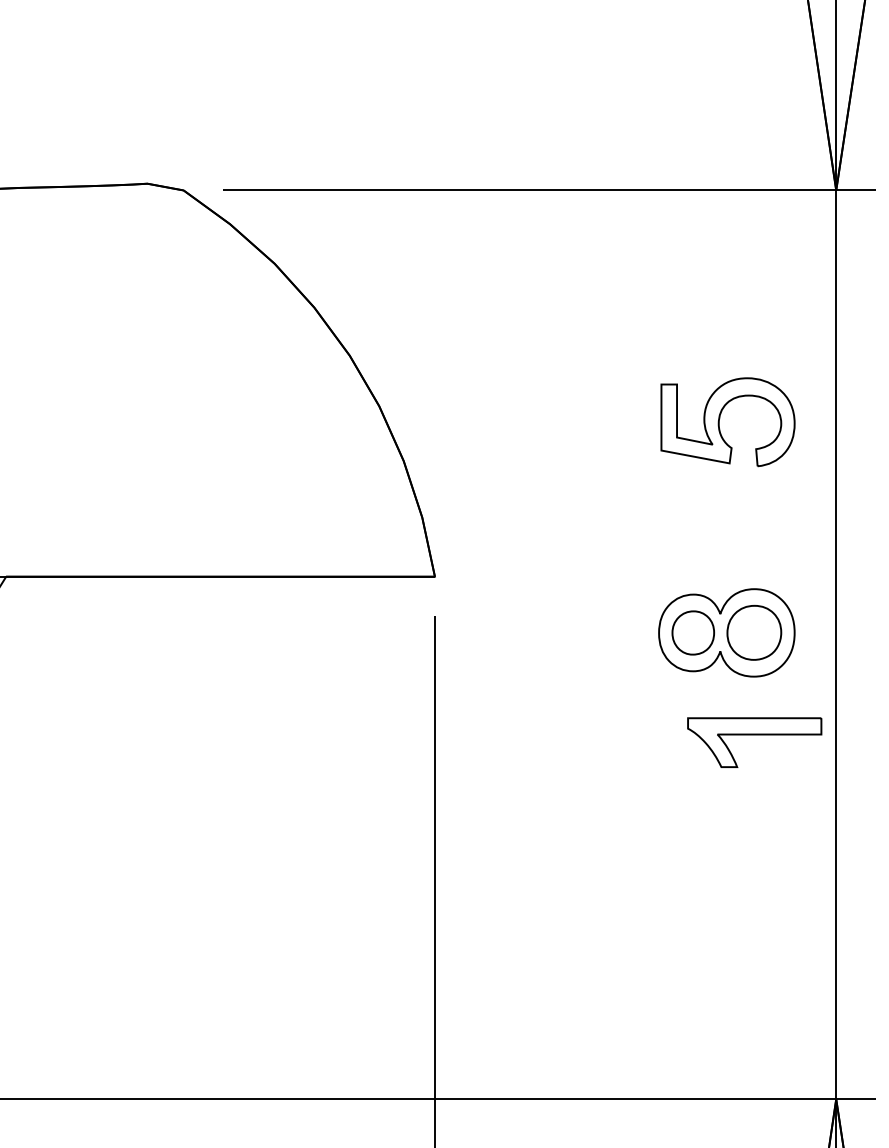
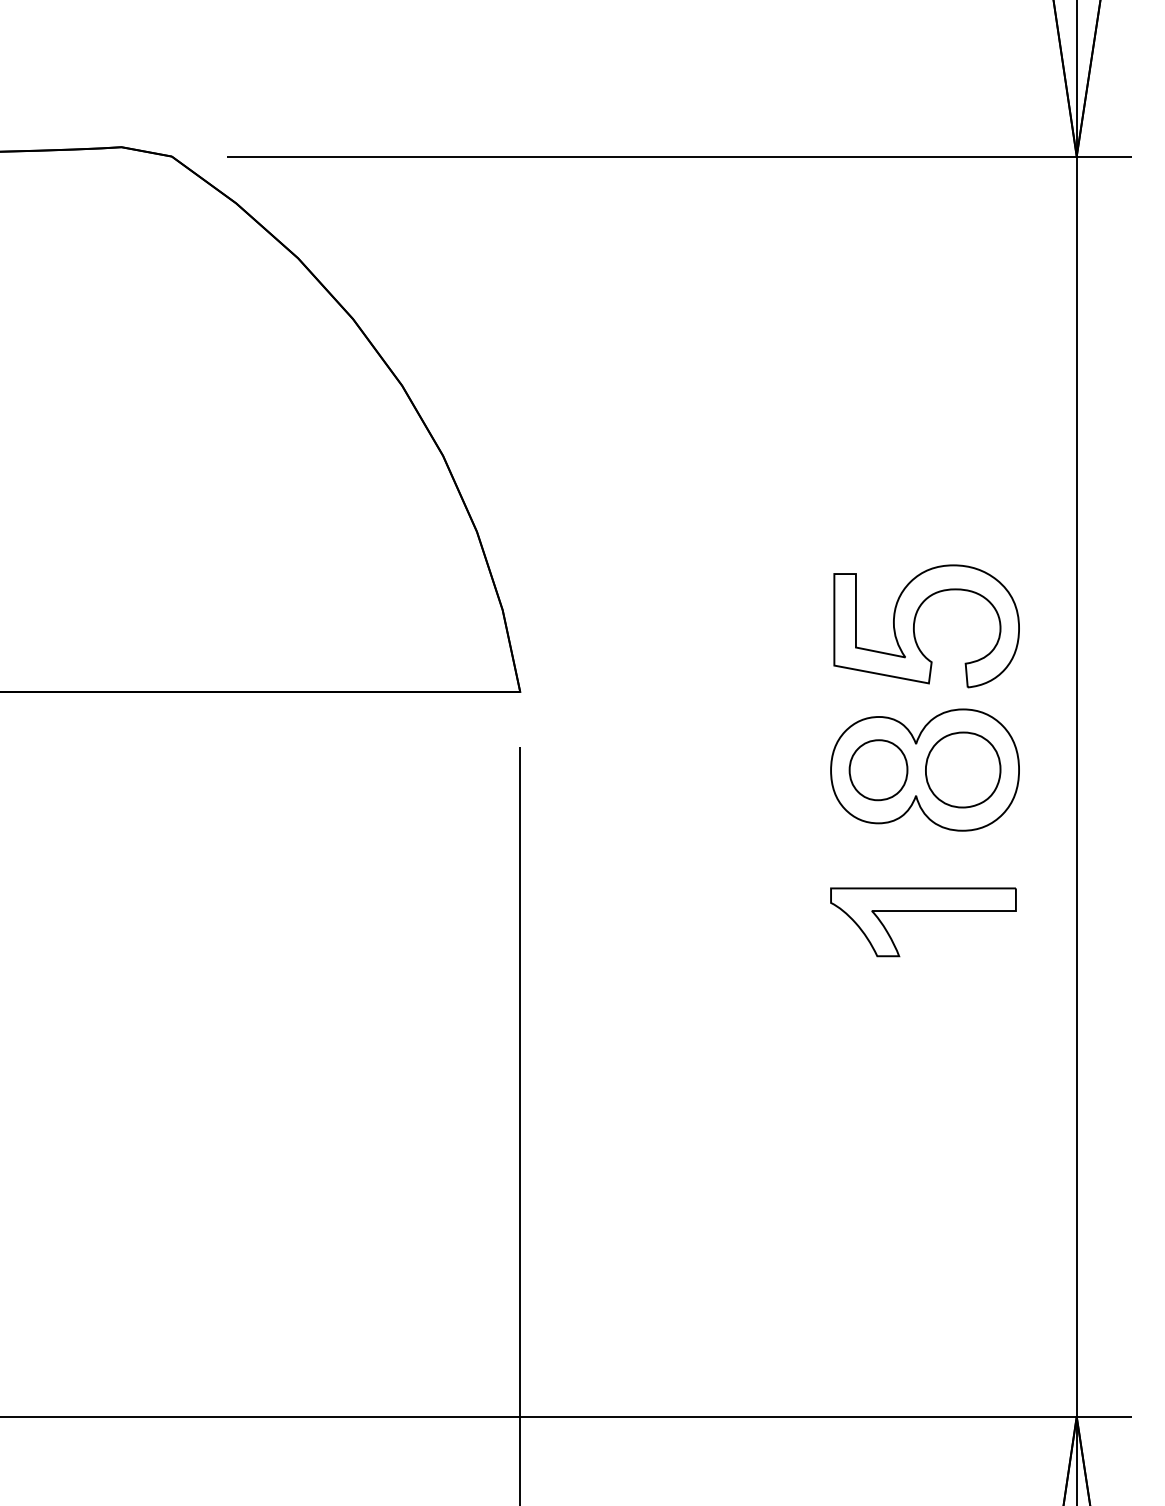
part: (719, 422) -> (914, 626), moved
part: (754, 735) -> (923, 912), moved

